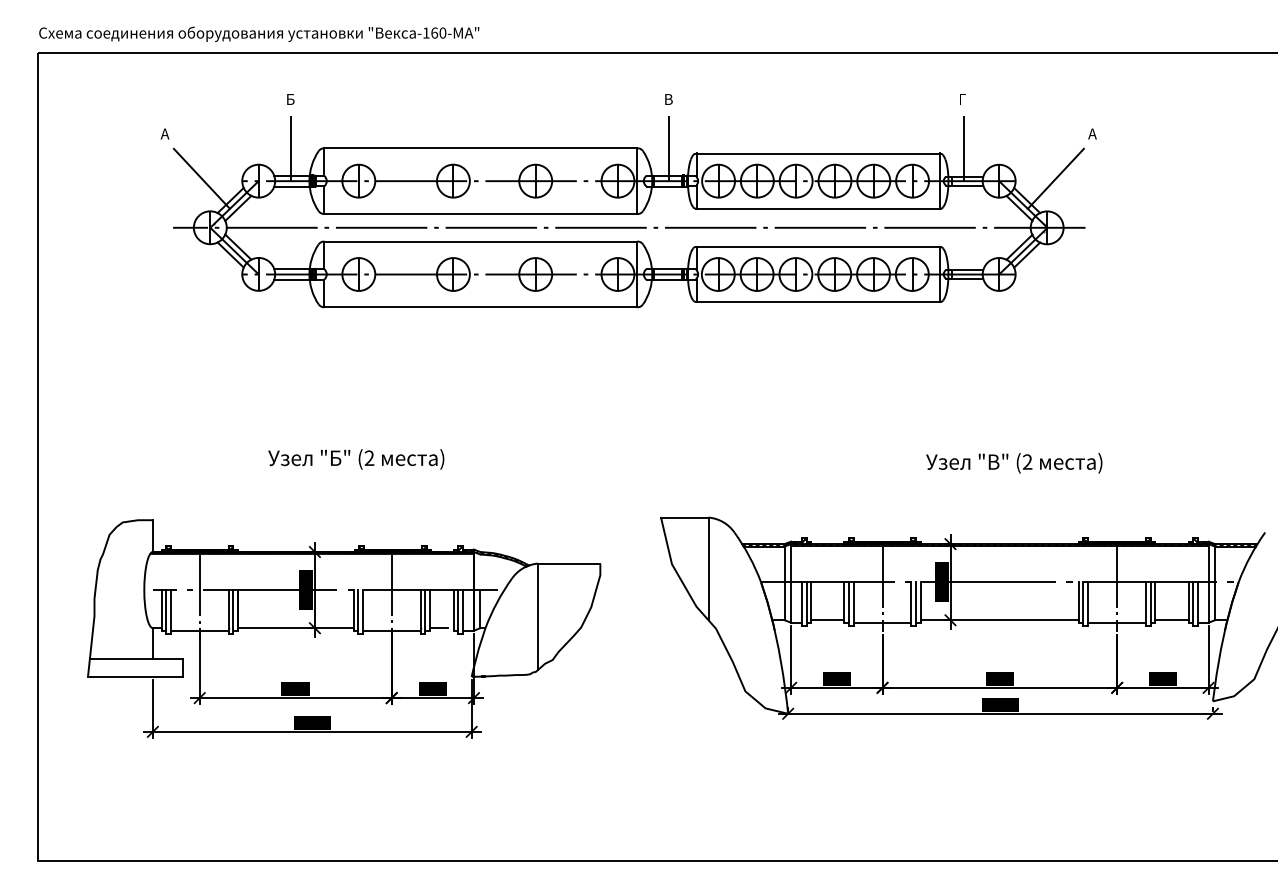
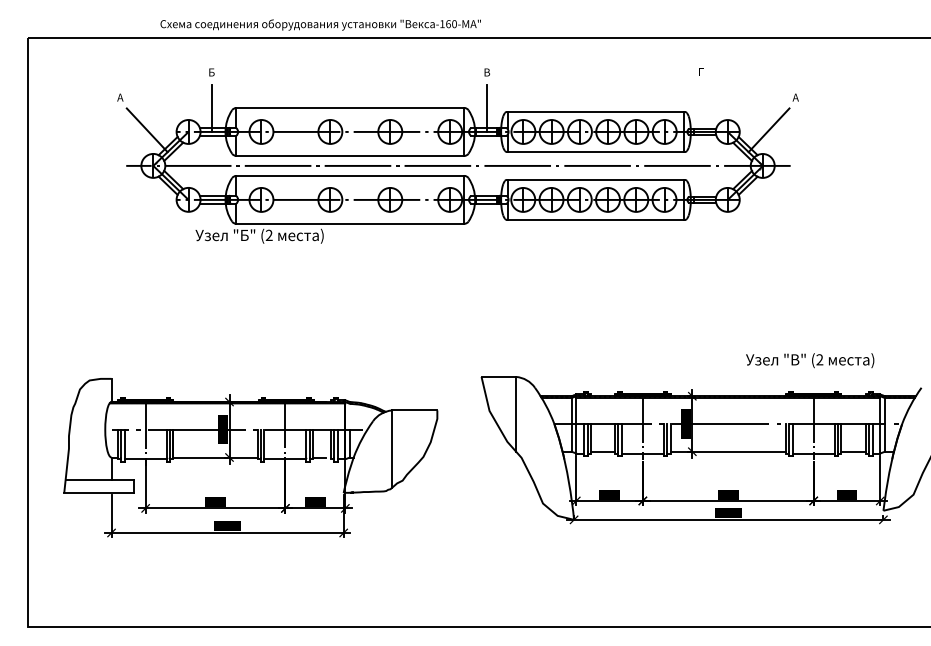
text: (259, 33) -> (320, 24), moved
line: (963, 148) -> (701, 108), removed
text: (356, 459) -> (259, 236), moved
text: (1014, 463) -> (810, 360), moved

